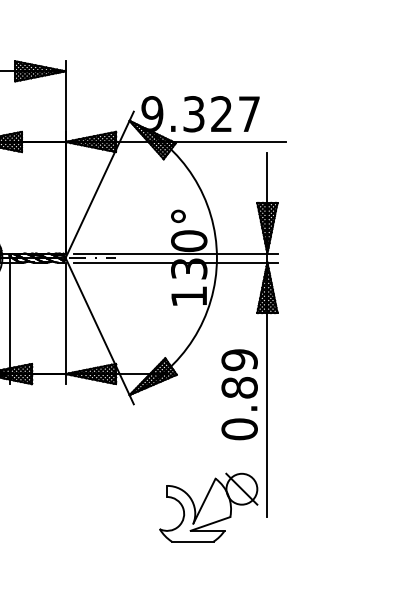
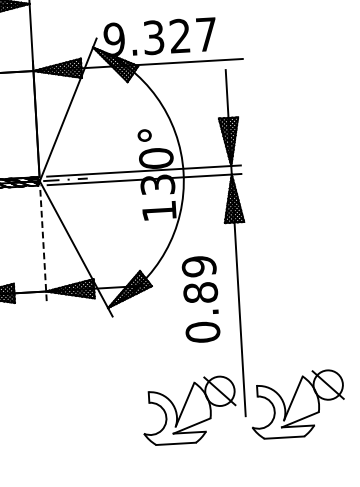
line: (65, 323) -> (43, 243), solid -> dashed
text: (239, 394) -> (200, 299), moved
part: (322, 507) -> (297, 404), added

